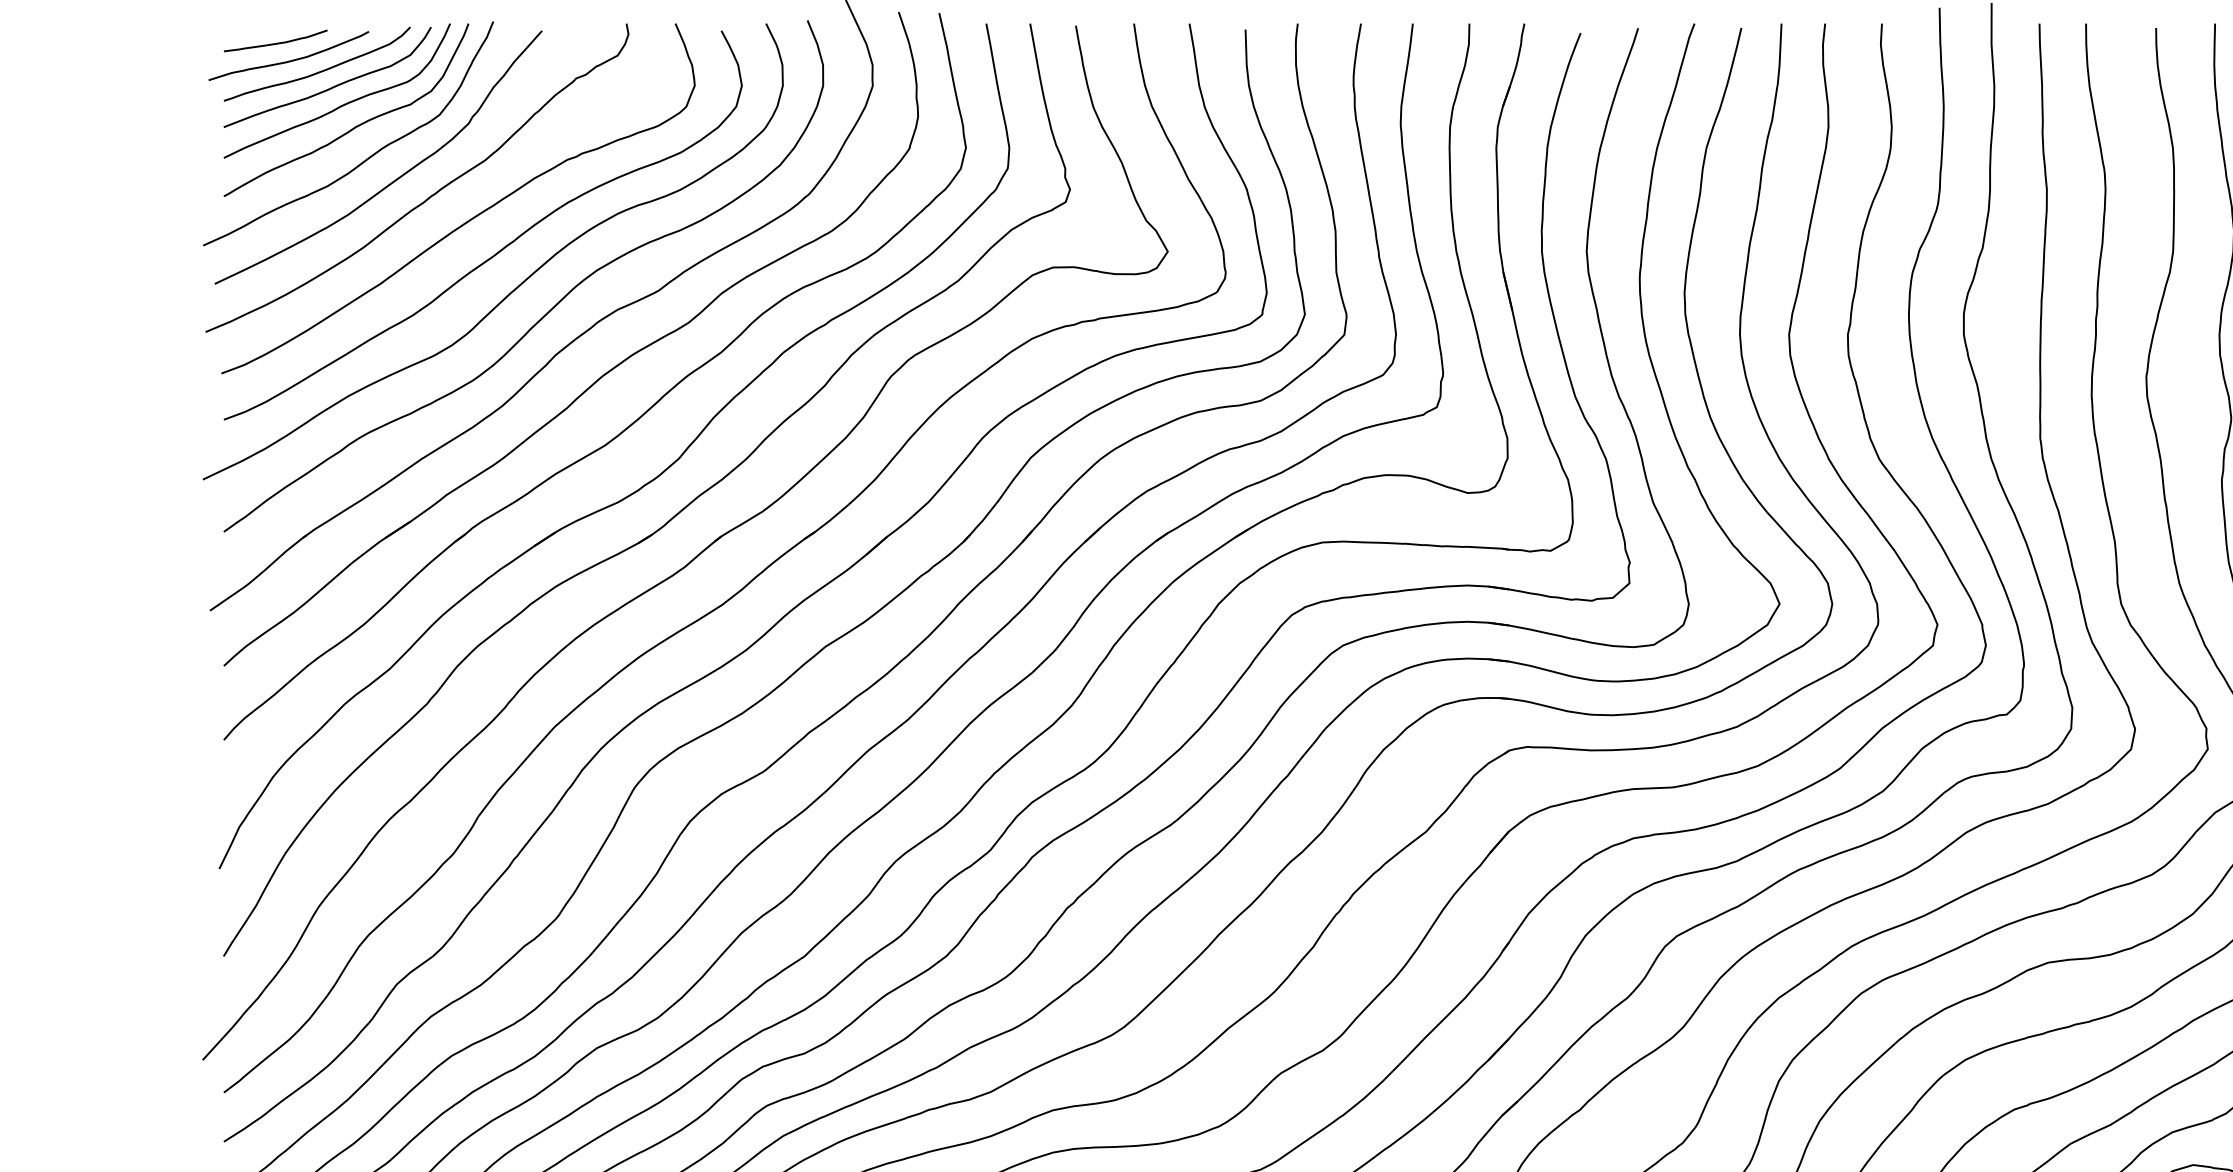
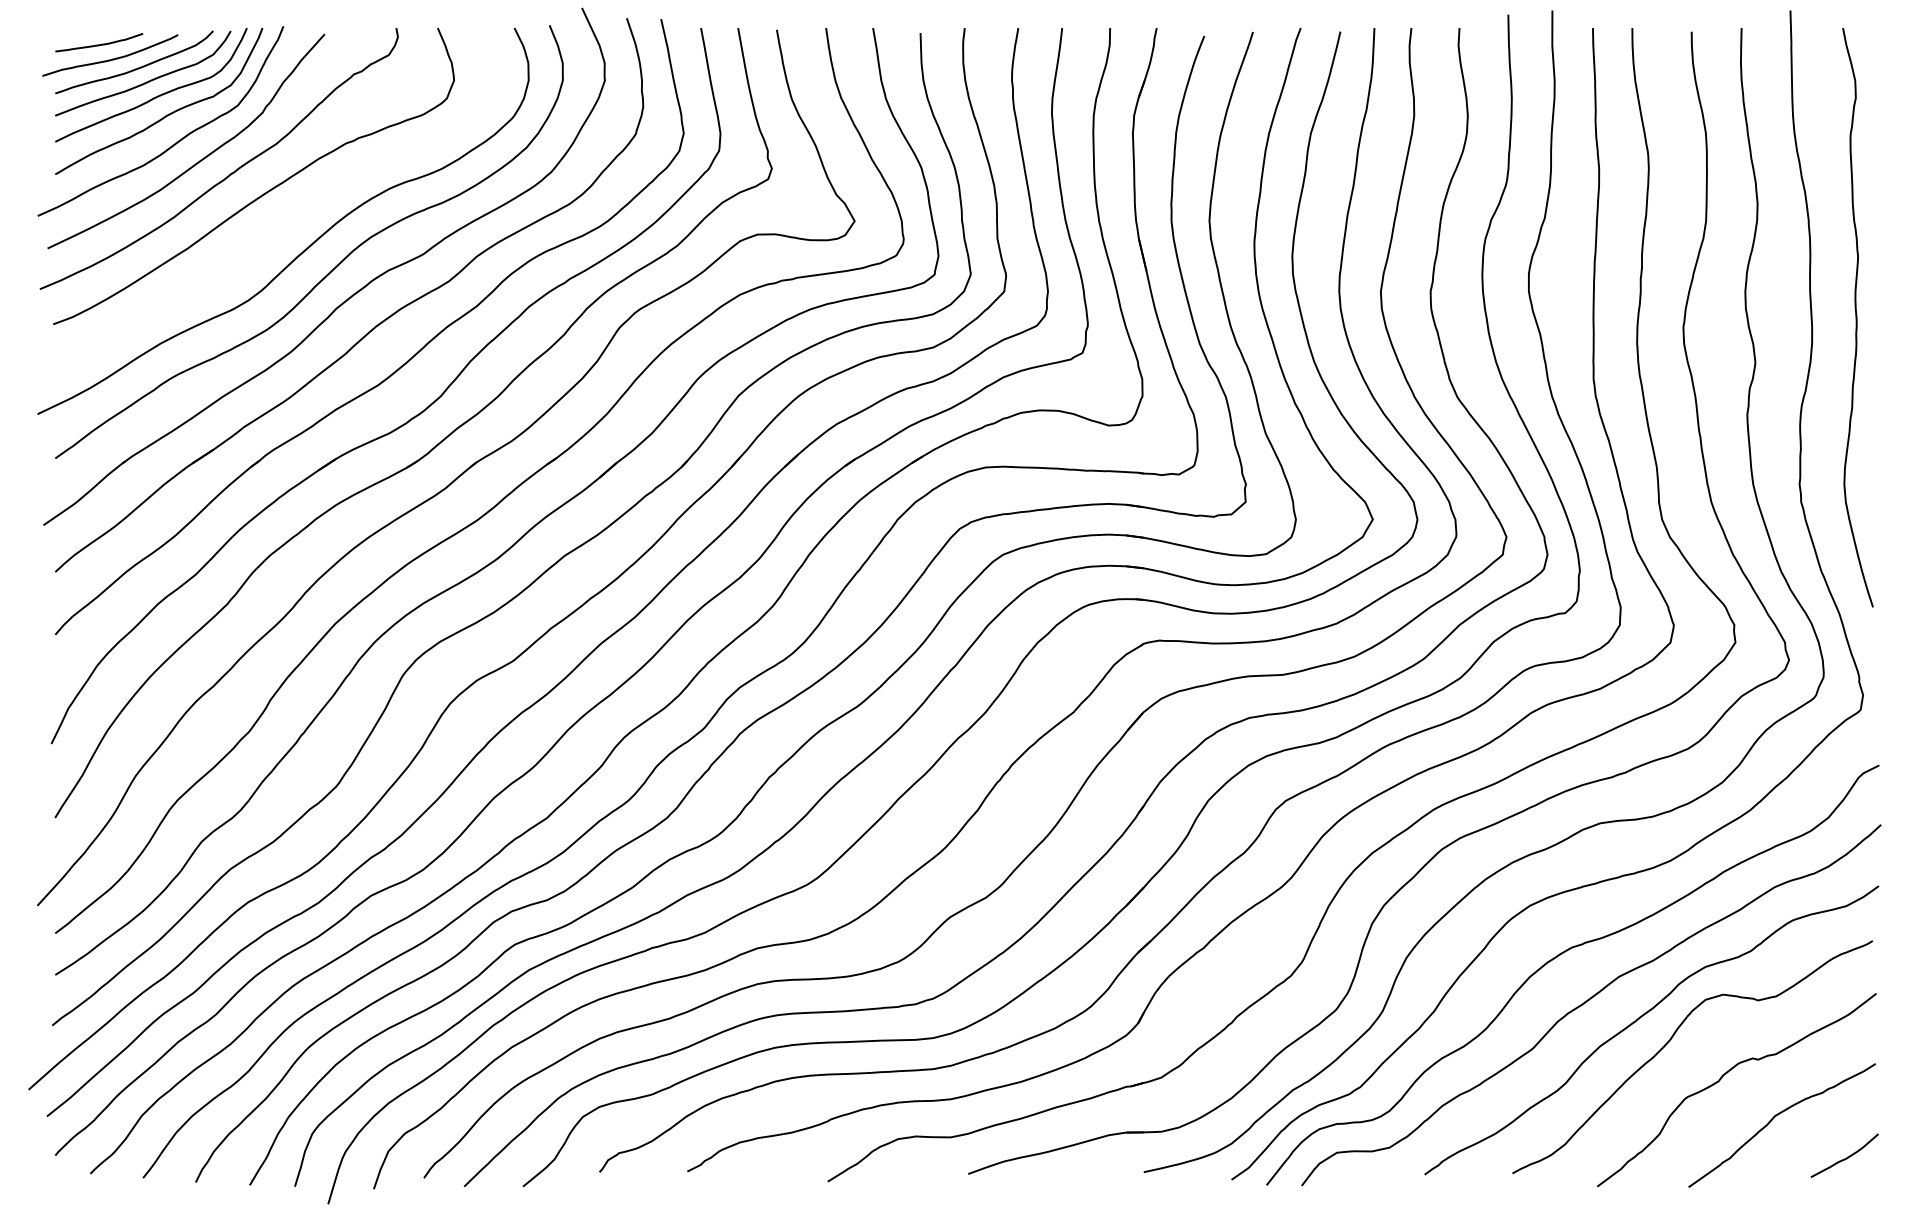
curve: (502, 247) -> (291, 217), removed

